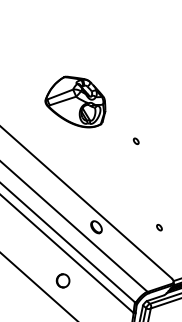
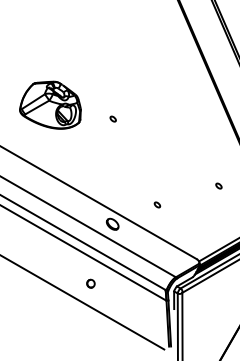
part: (76, 100) -> (50, 104), moved
part: (135, 140) -> (112, 118), moved
part: (159, 227) -> (157, 204), moved
part: (62, 280) -> (90, 283), size x0.6

